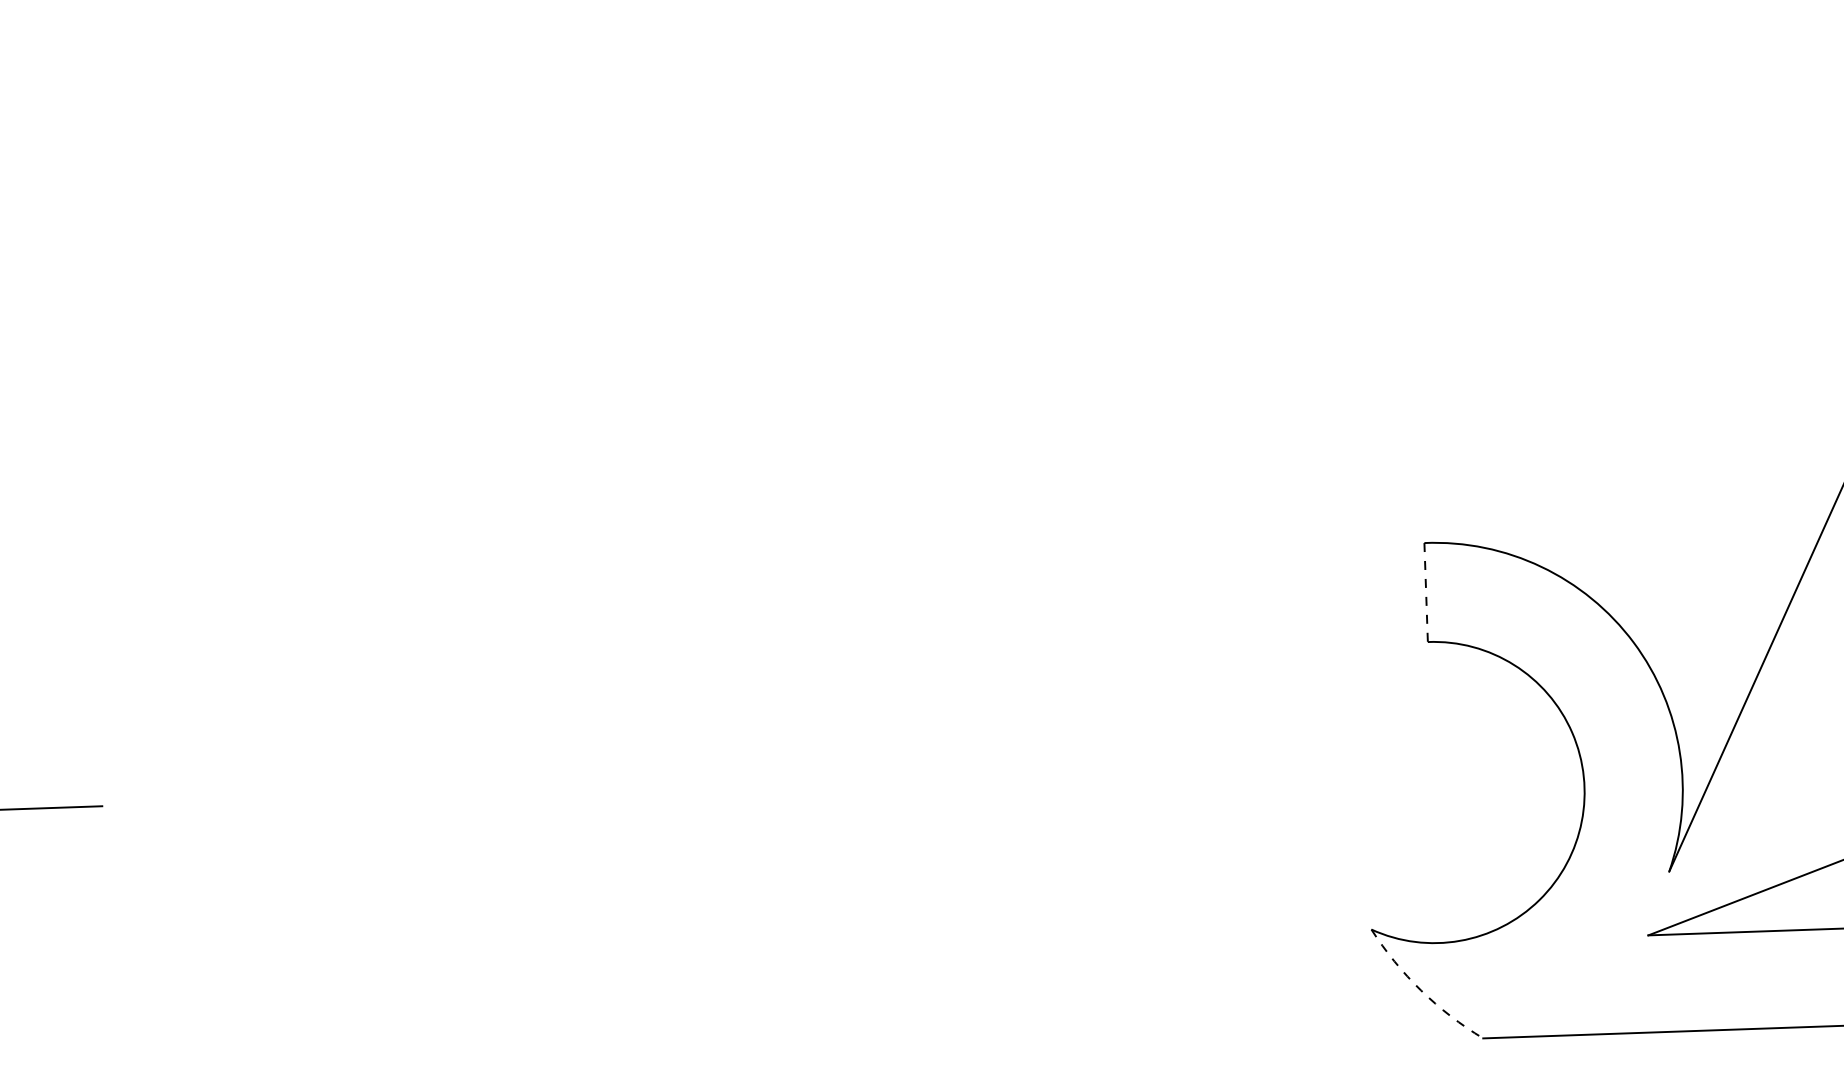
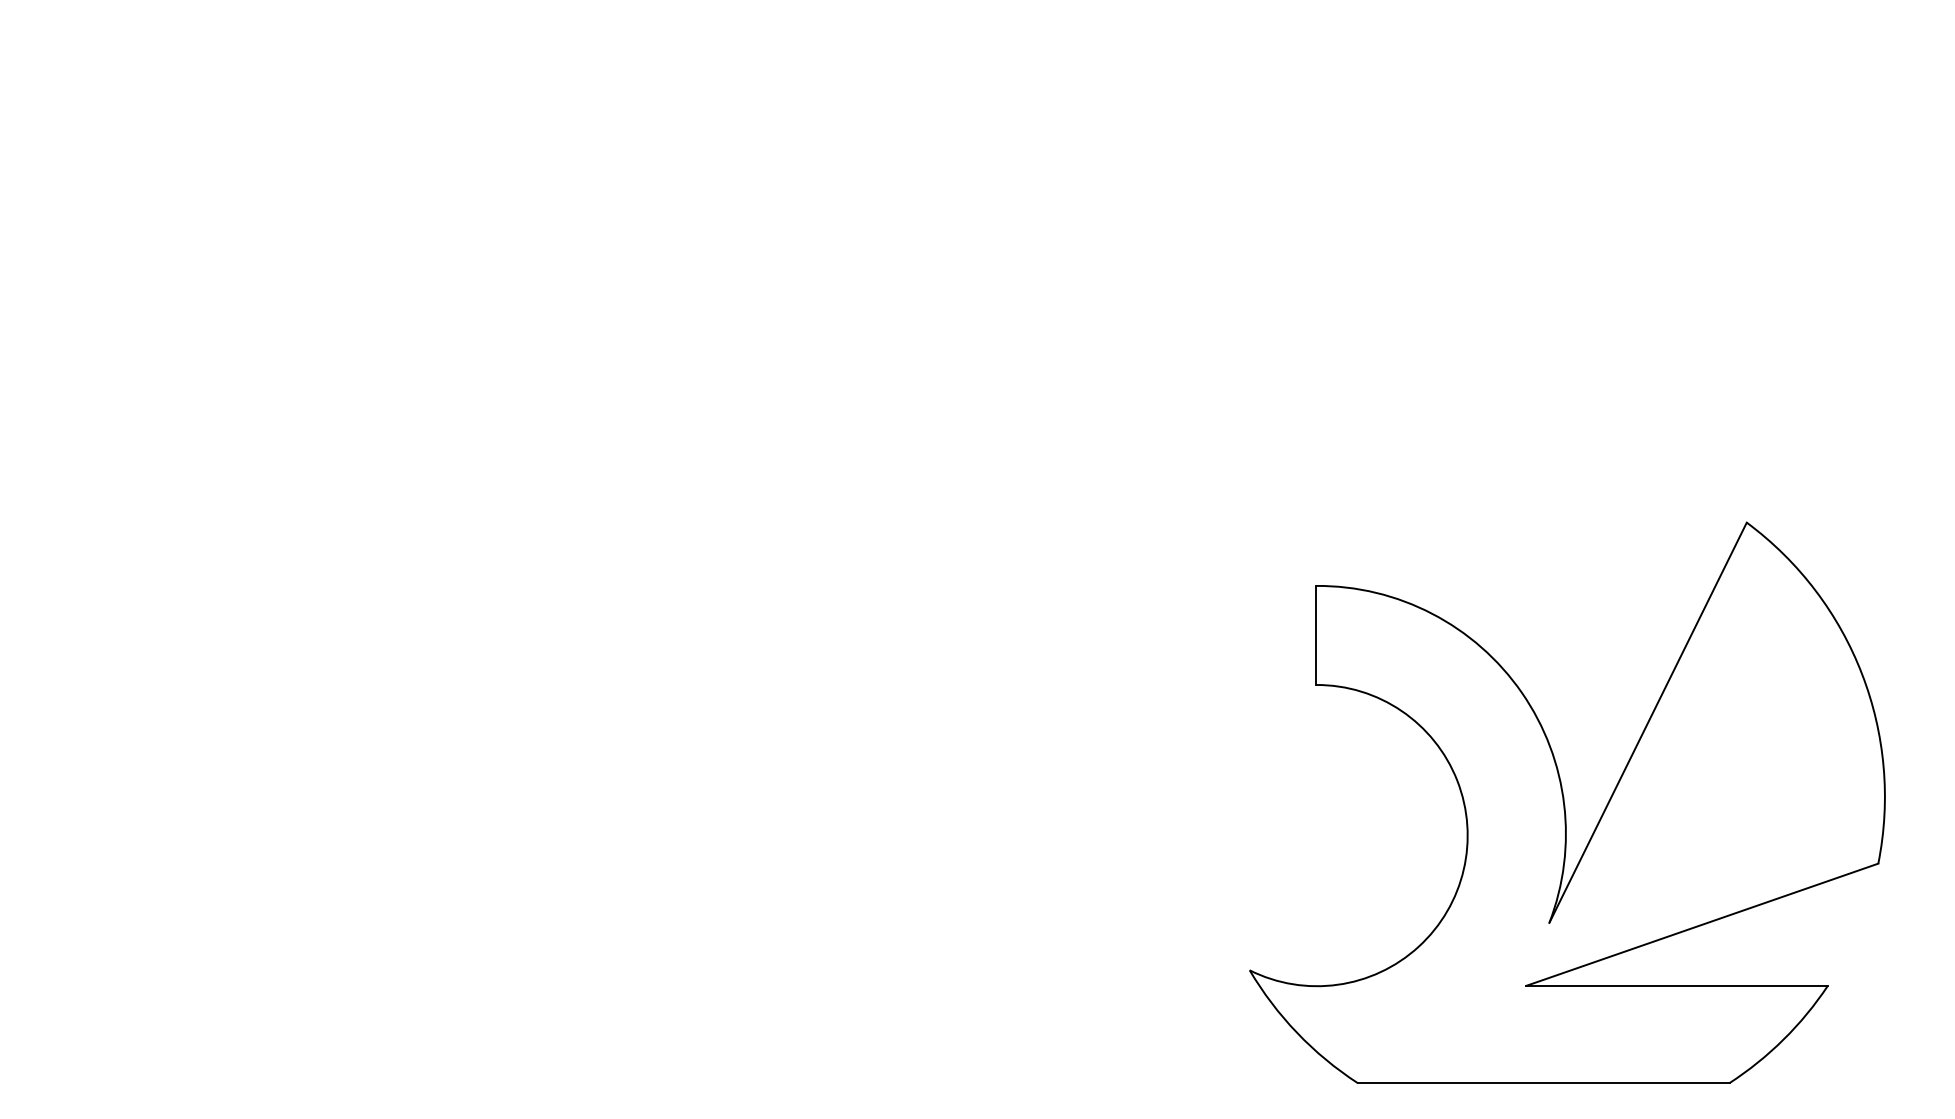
line: (1426, 592) -> (1316, 635), dashed -> solid
arc: (1421, 989) -> (1297, 1032), dashed -> solid

